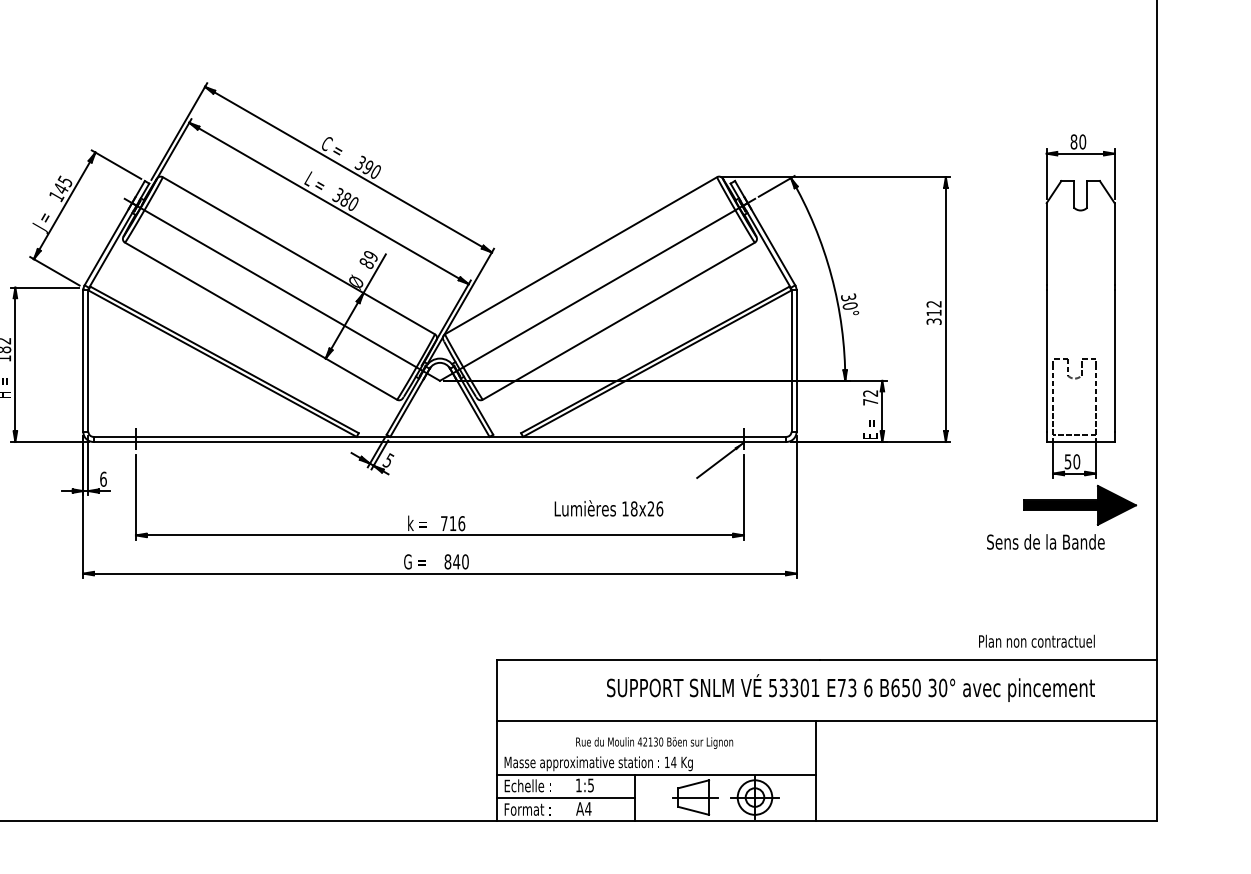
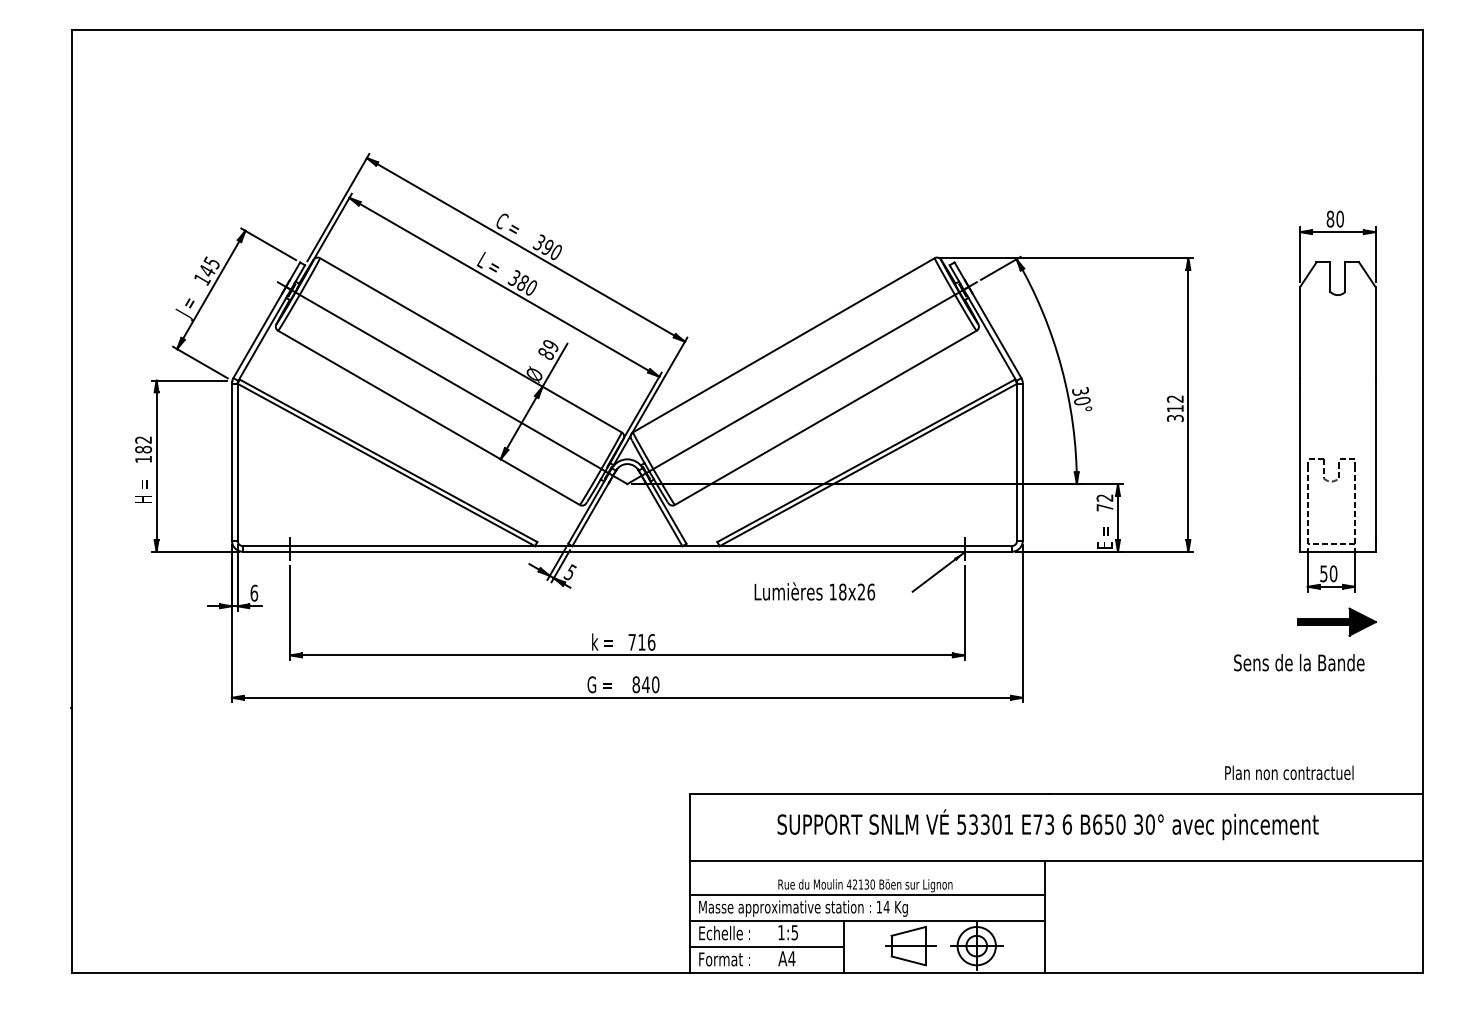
part: (1079, 504) -> (1336, 621), size x0.62
text: (608, 508) -> (814, 591), moved
text: (850, 687) -> (1047, 824), moved
line: (656, 751) -> (867, 894), added

